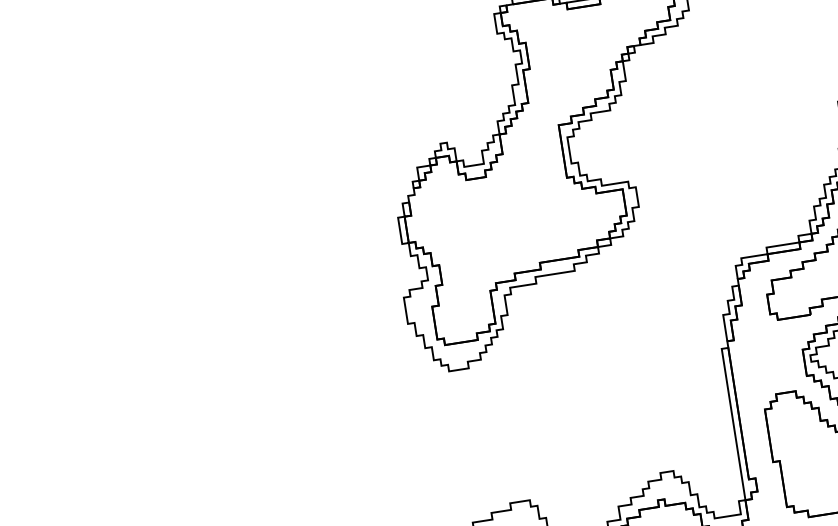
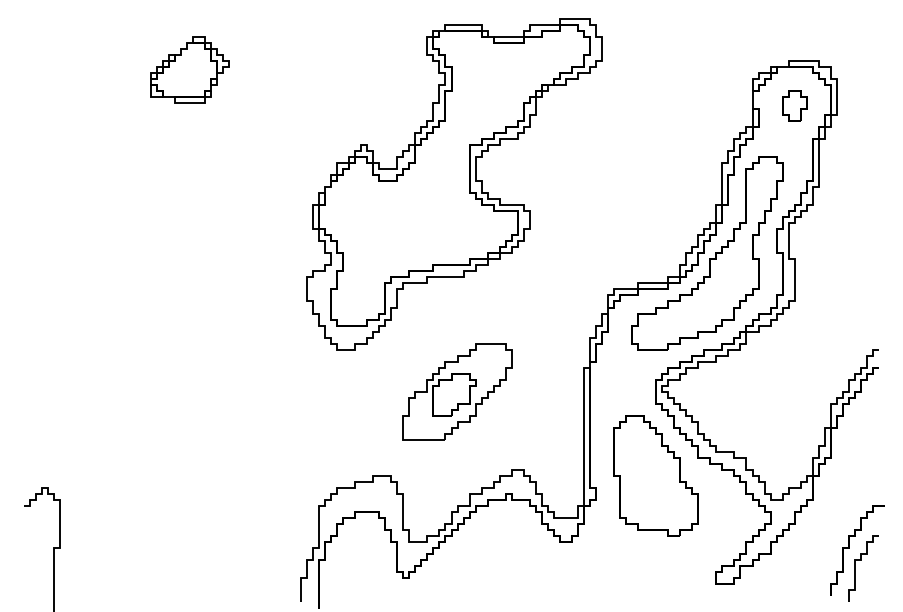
part: (239, 90) -> (189, 69), added
part: (587, 396) -> (457, 391), added

